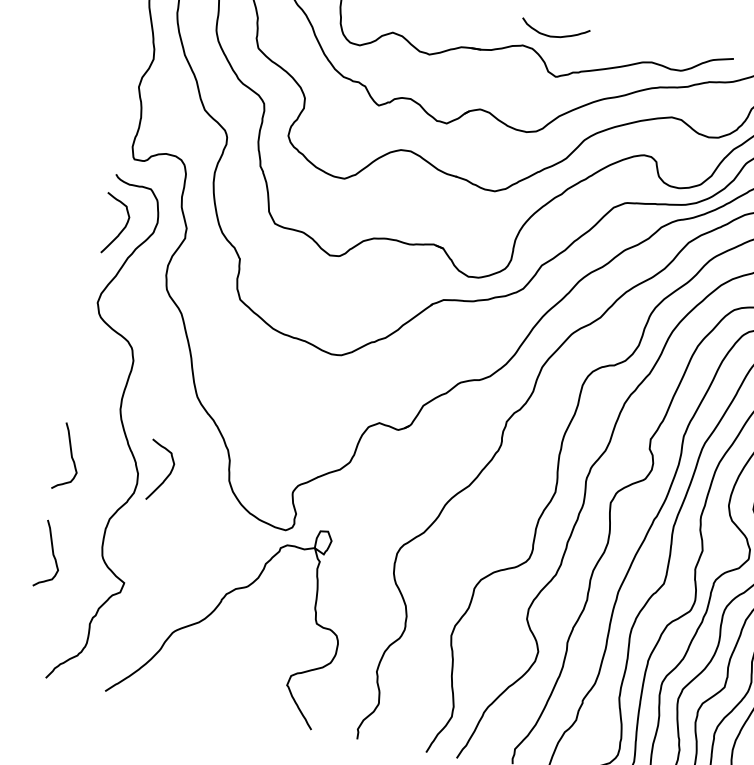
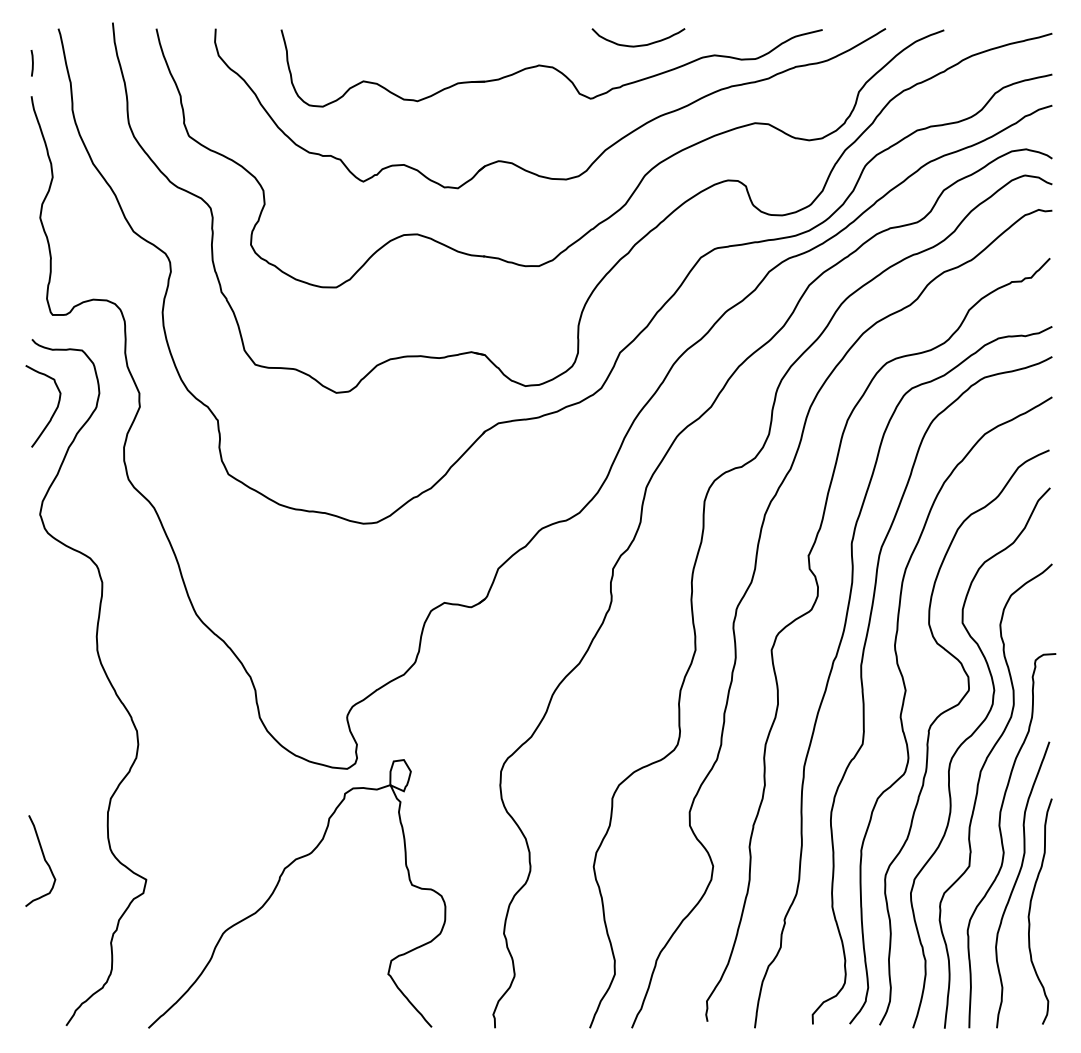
curve: (555, 35) -> (640, 44), moved
curve: (71, 455) -> (43, 724), removed
curve: (166, 477) -> (175, 728), removed

